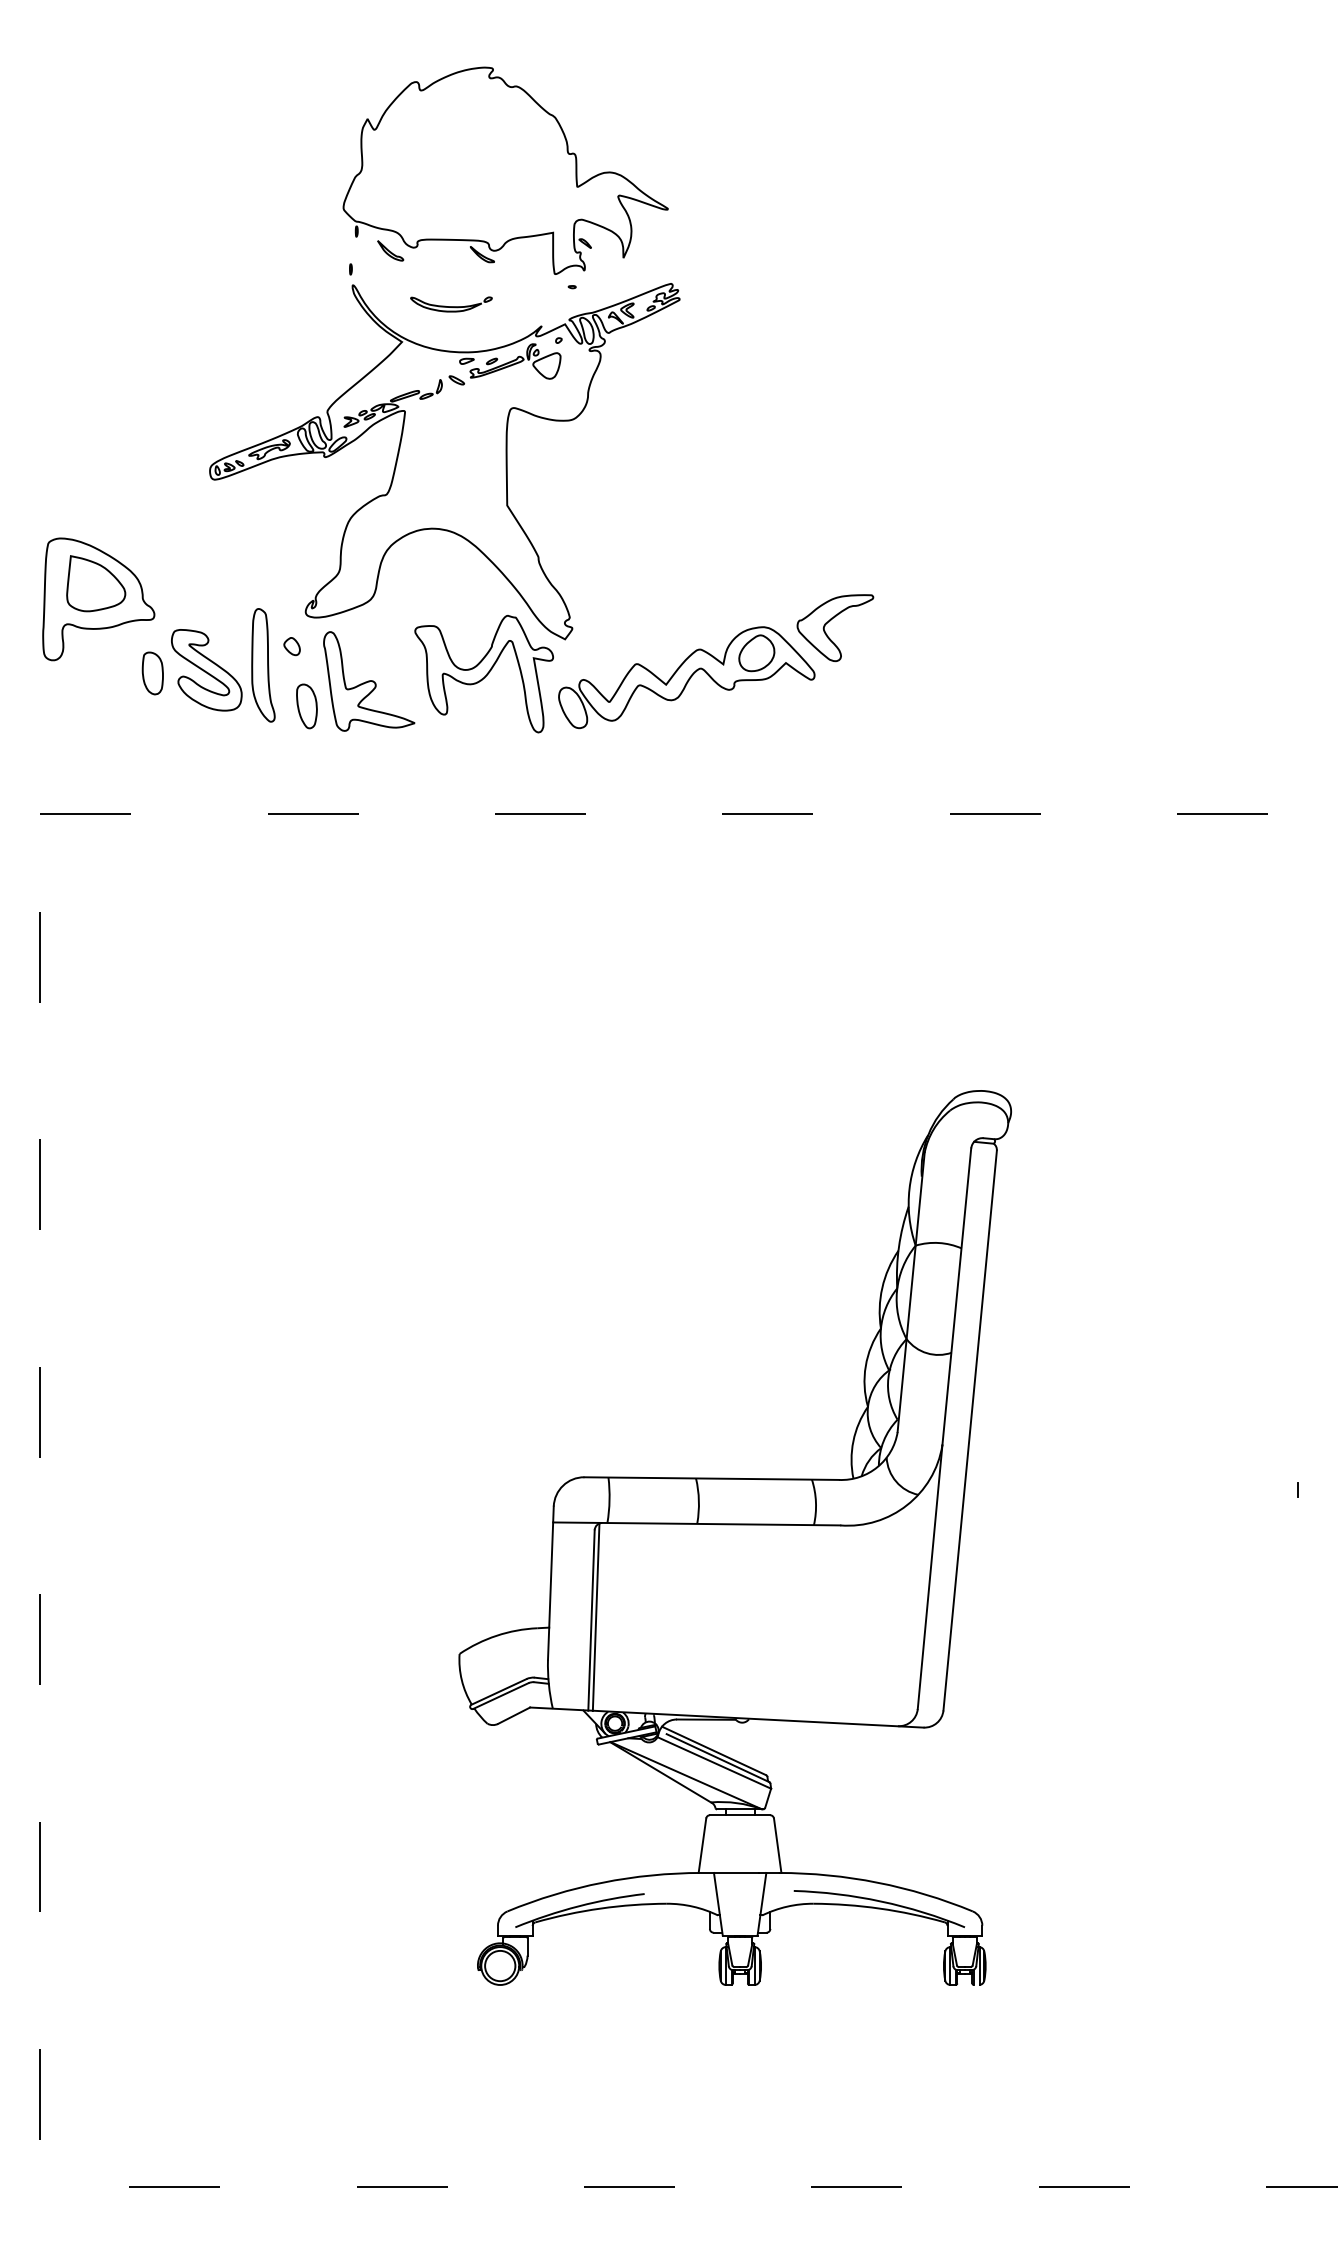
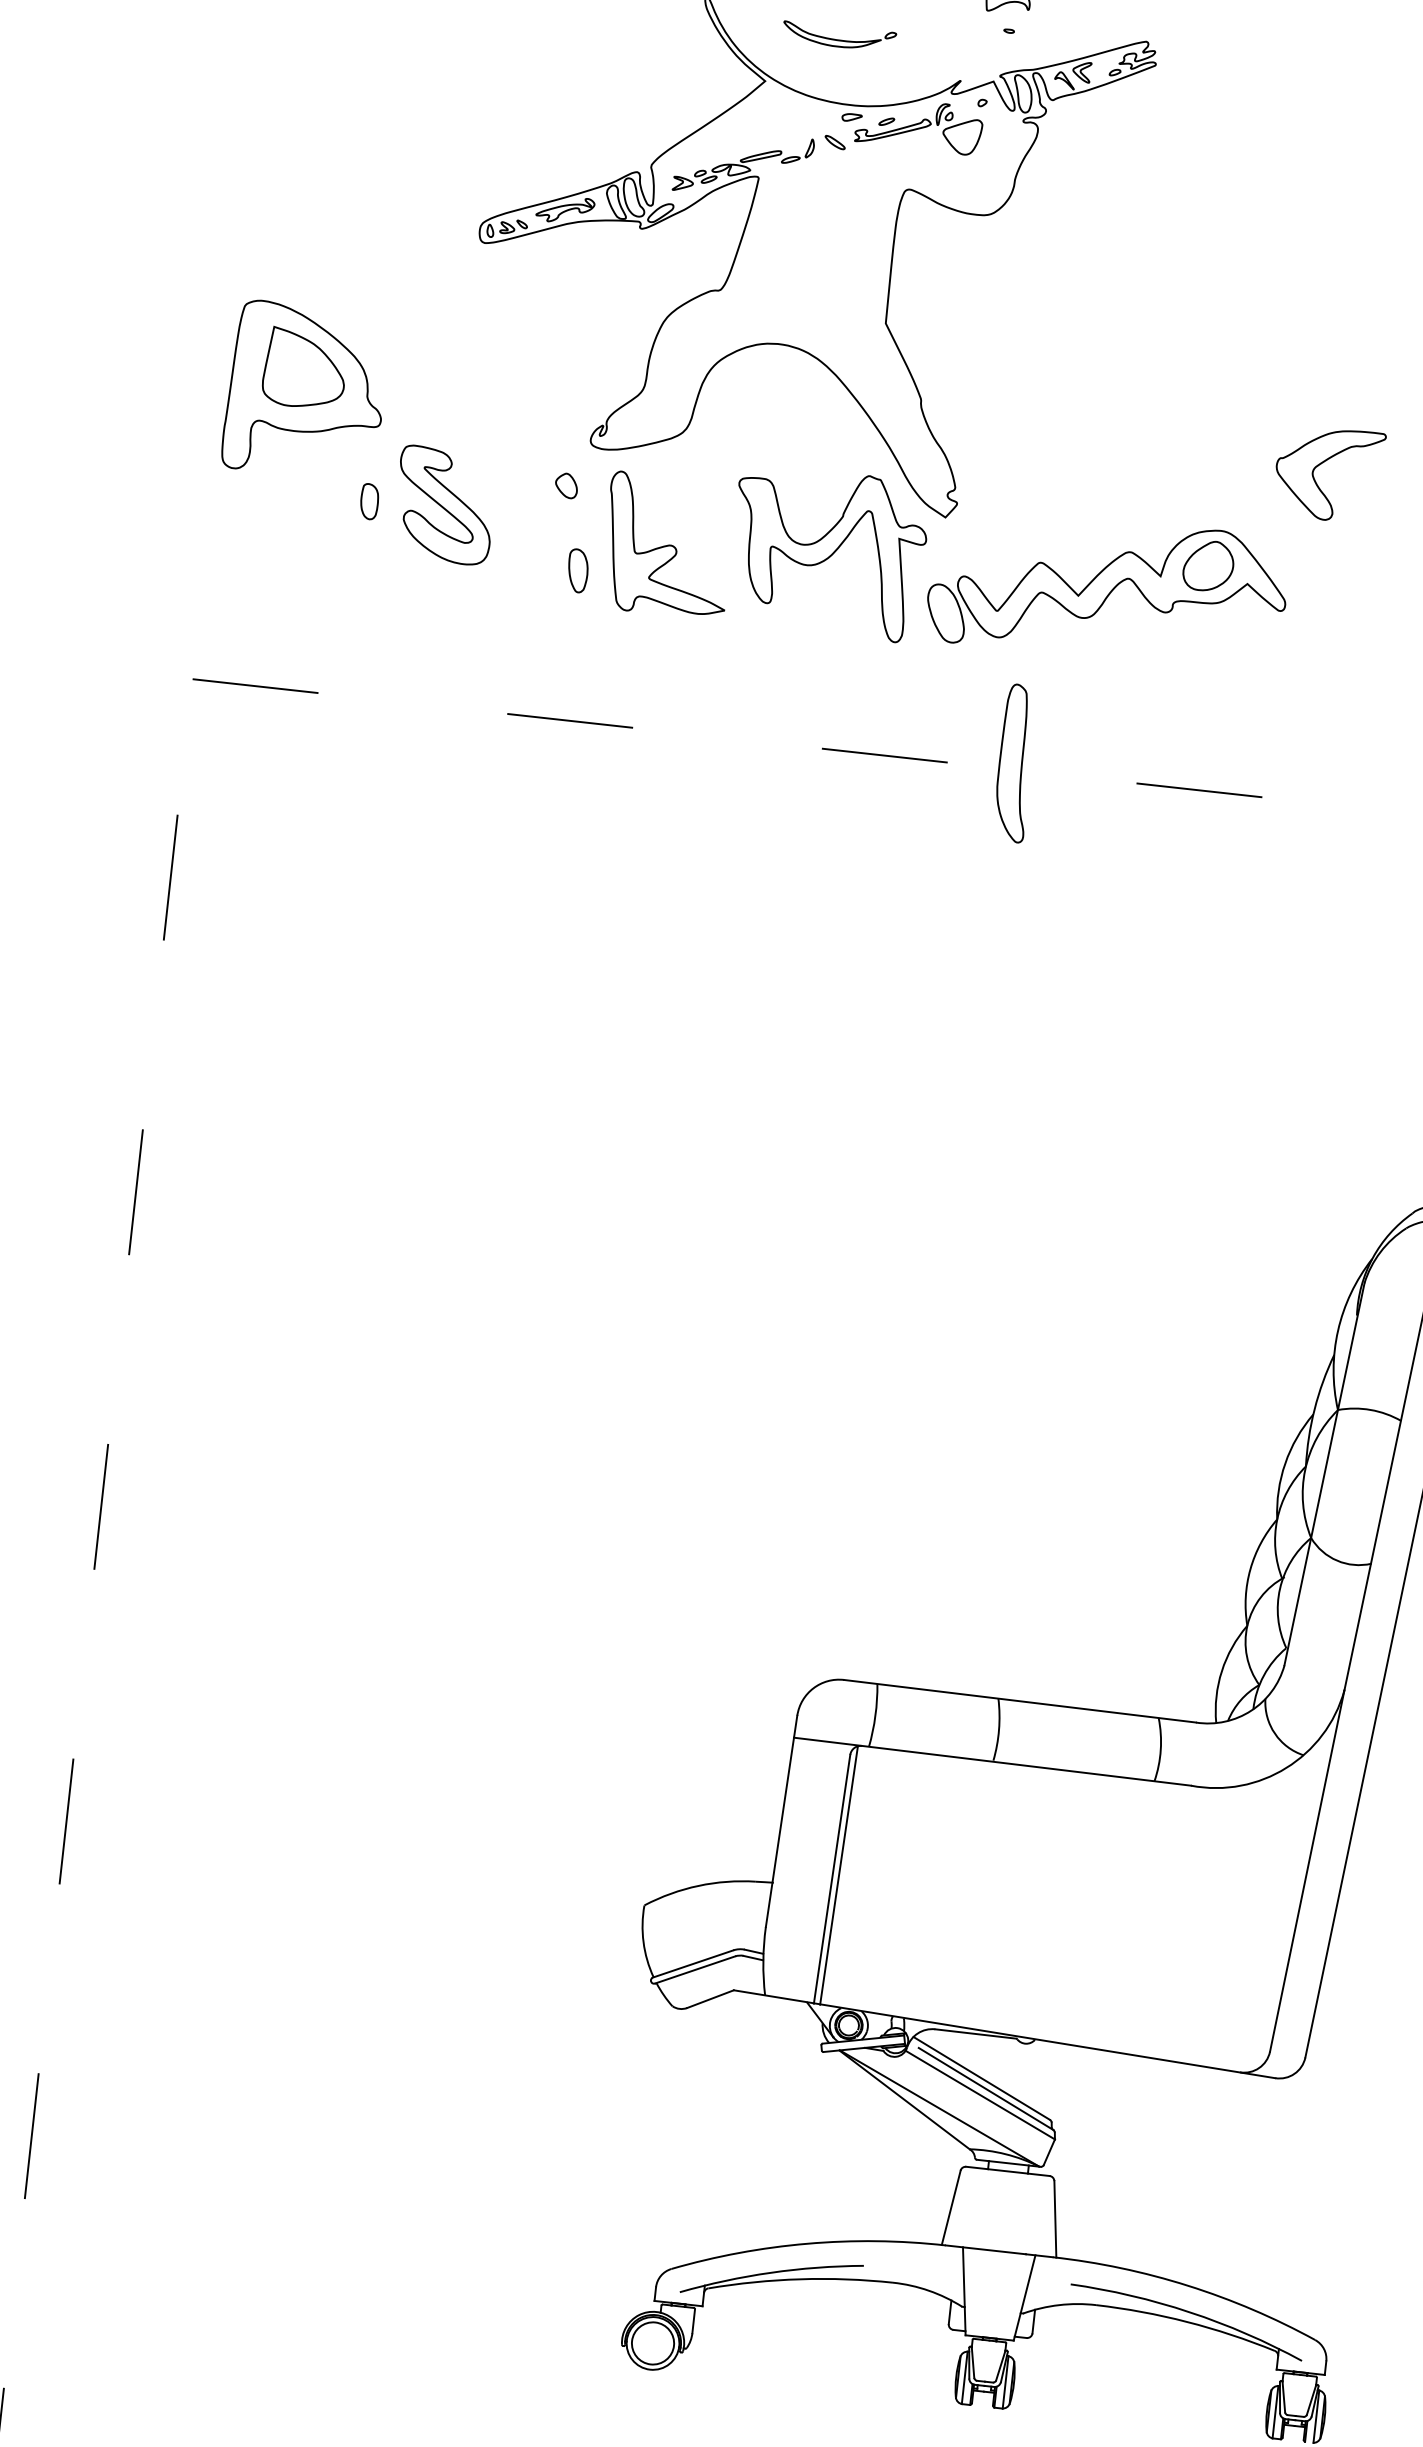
part: (830, 621) -> (1323, 464), moved
part: (263, 665) -> (1015, 763), moved
part: (152, 673) -> (369, 501), size x0.6
part: (306, 706) -> (577, 570), size x0.7

